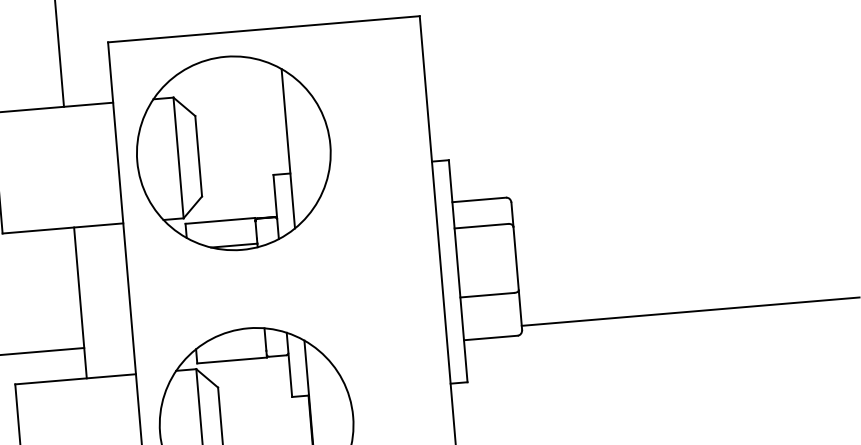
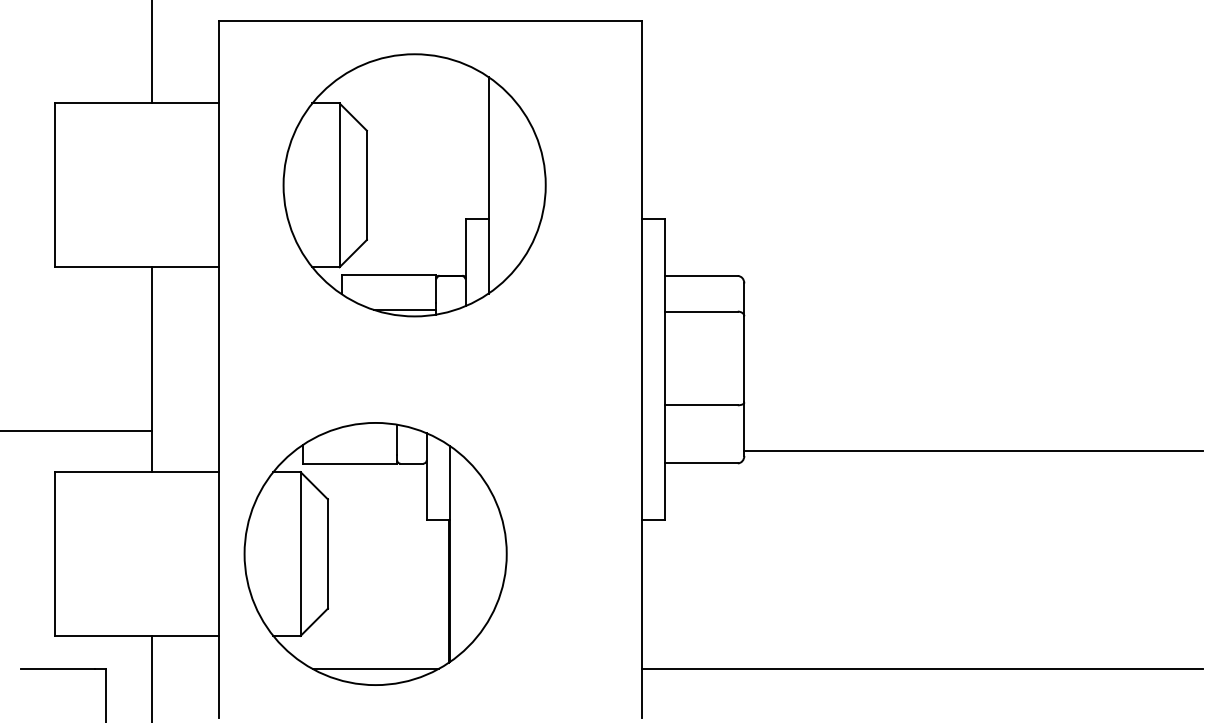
part: (233, 153) -> (414, 185), moved

